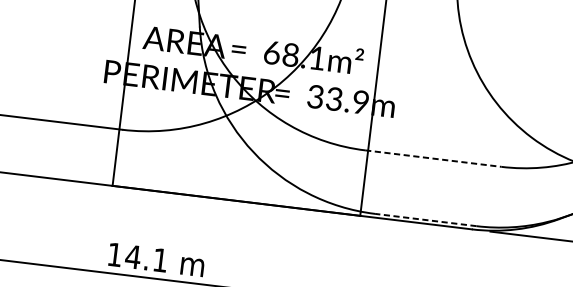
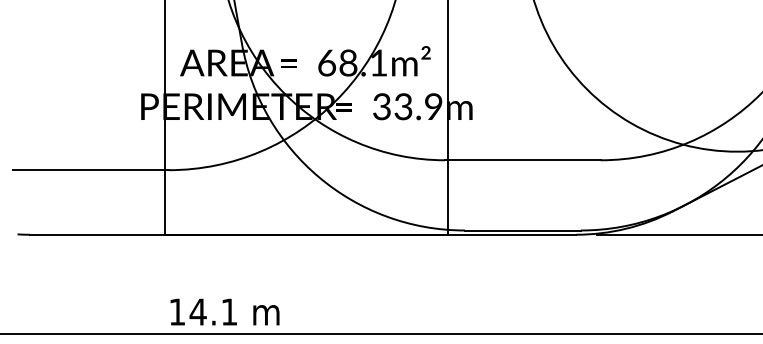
line: (432, 158) -> (522, 160), dashed -> solid
line: (425, 219) -> (522, 230), dashed -> solid

